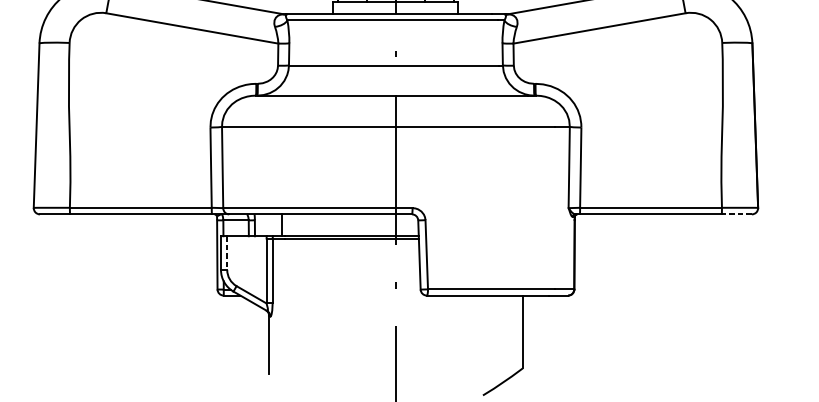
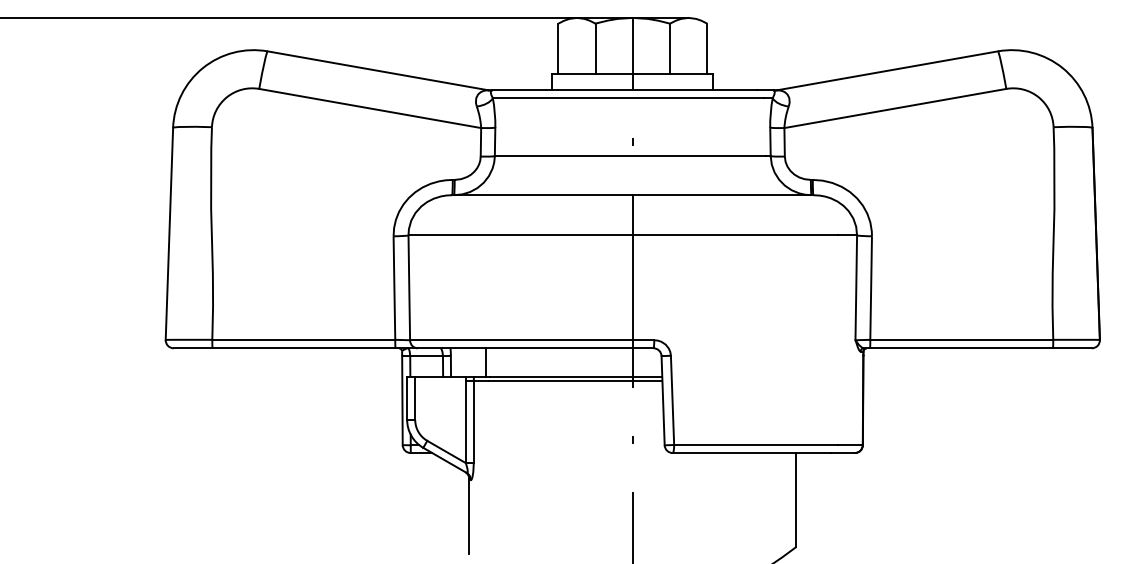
line: (736, 214) -> (1071, 348), dashed -> solid
line: (227, 253) -> (415, 398), dashed -> solid

